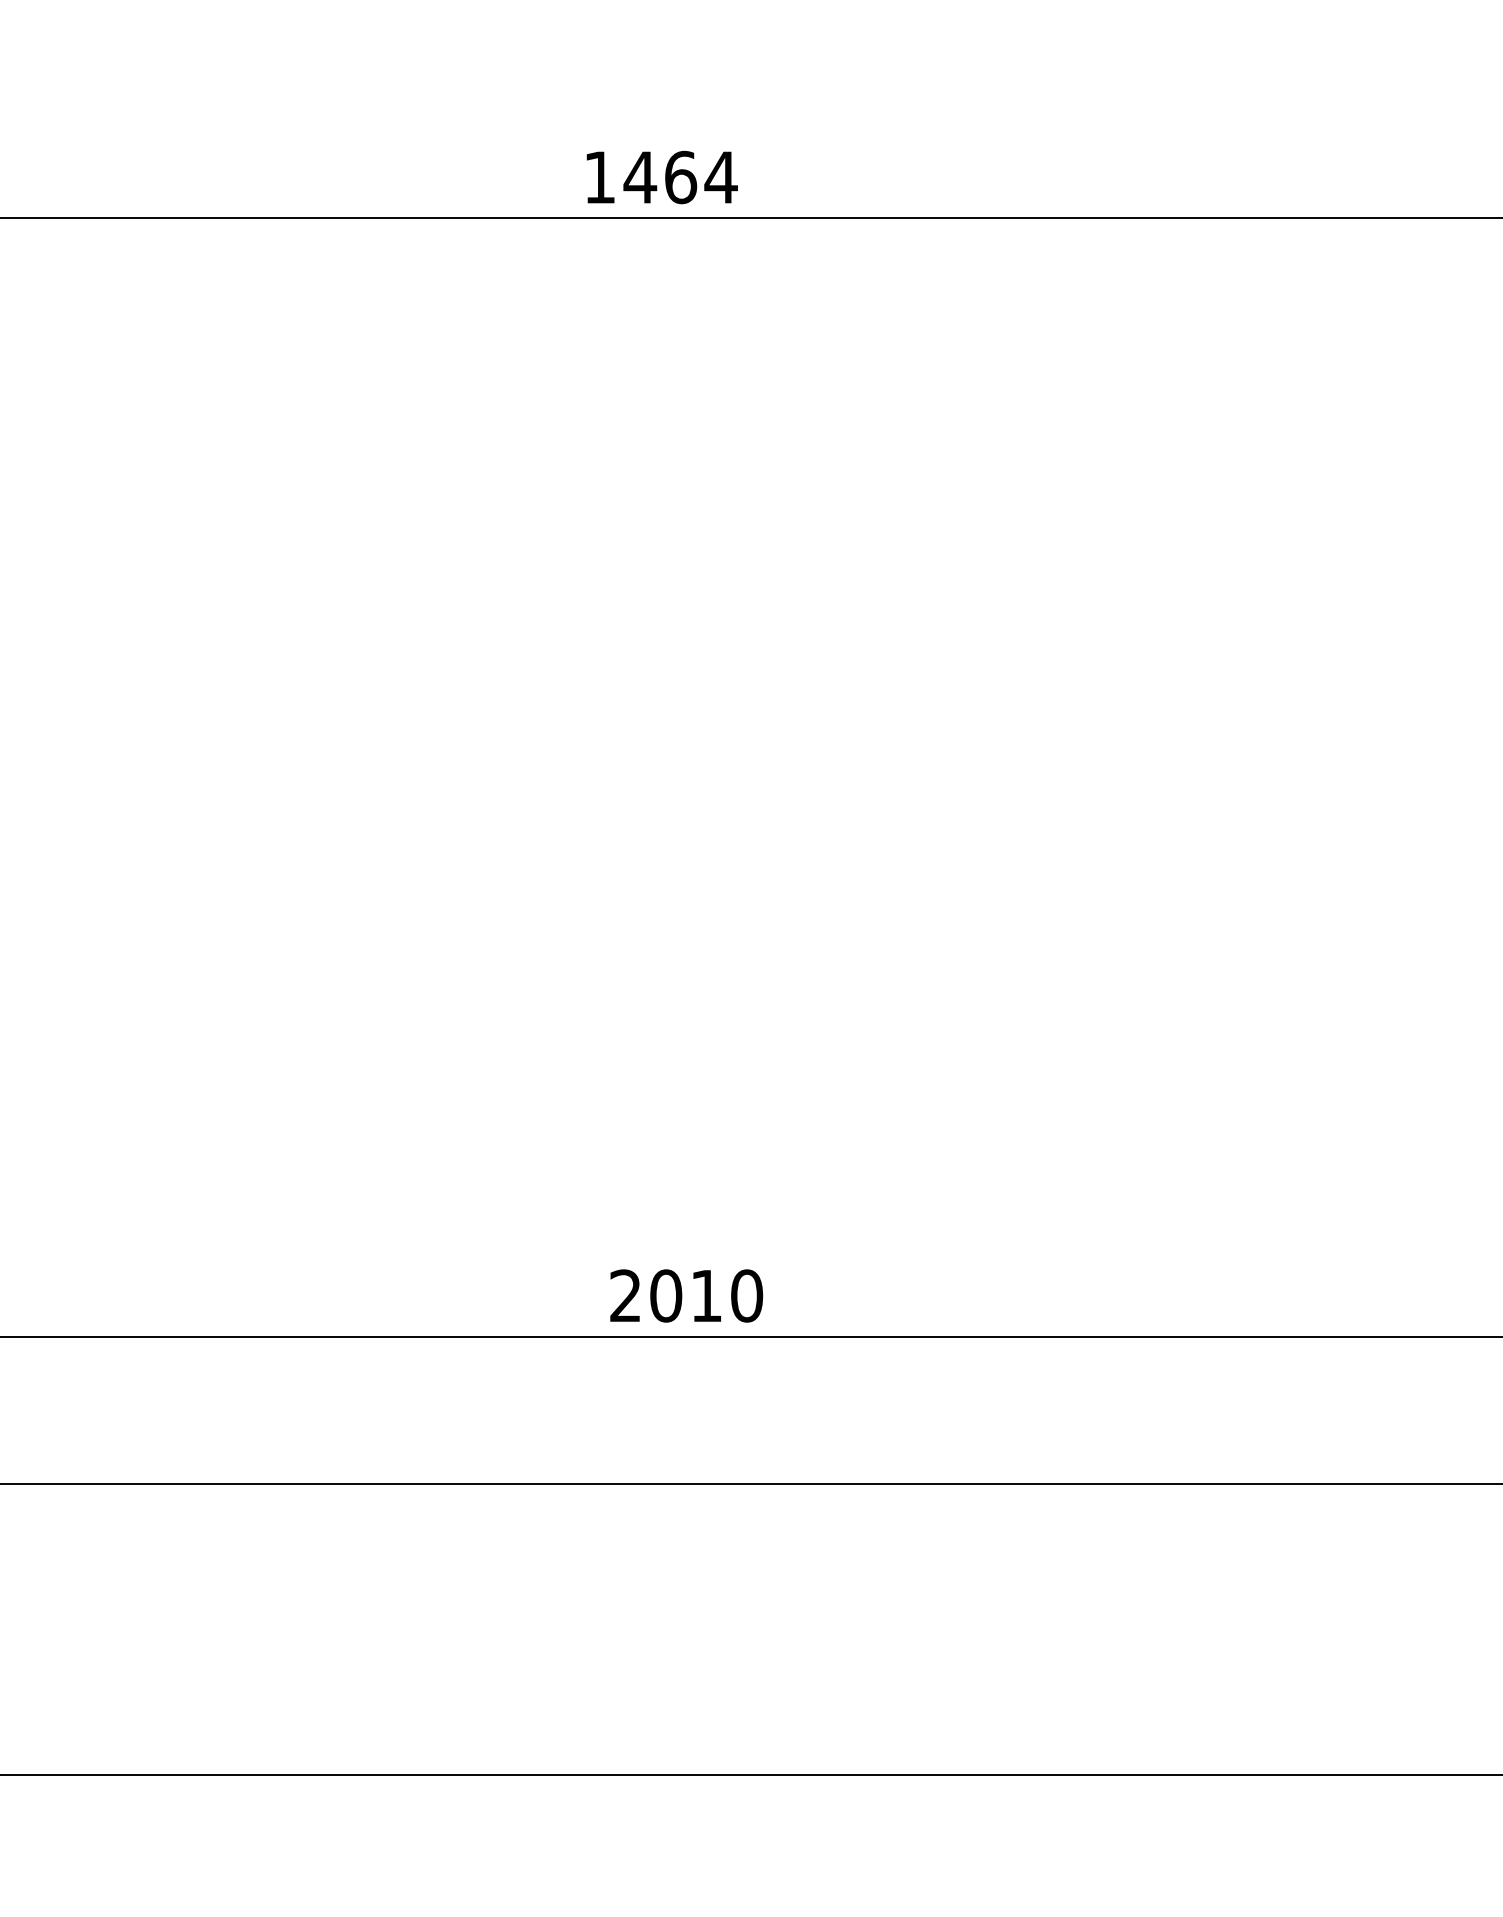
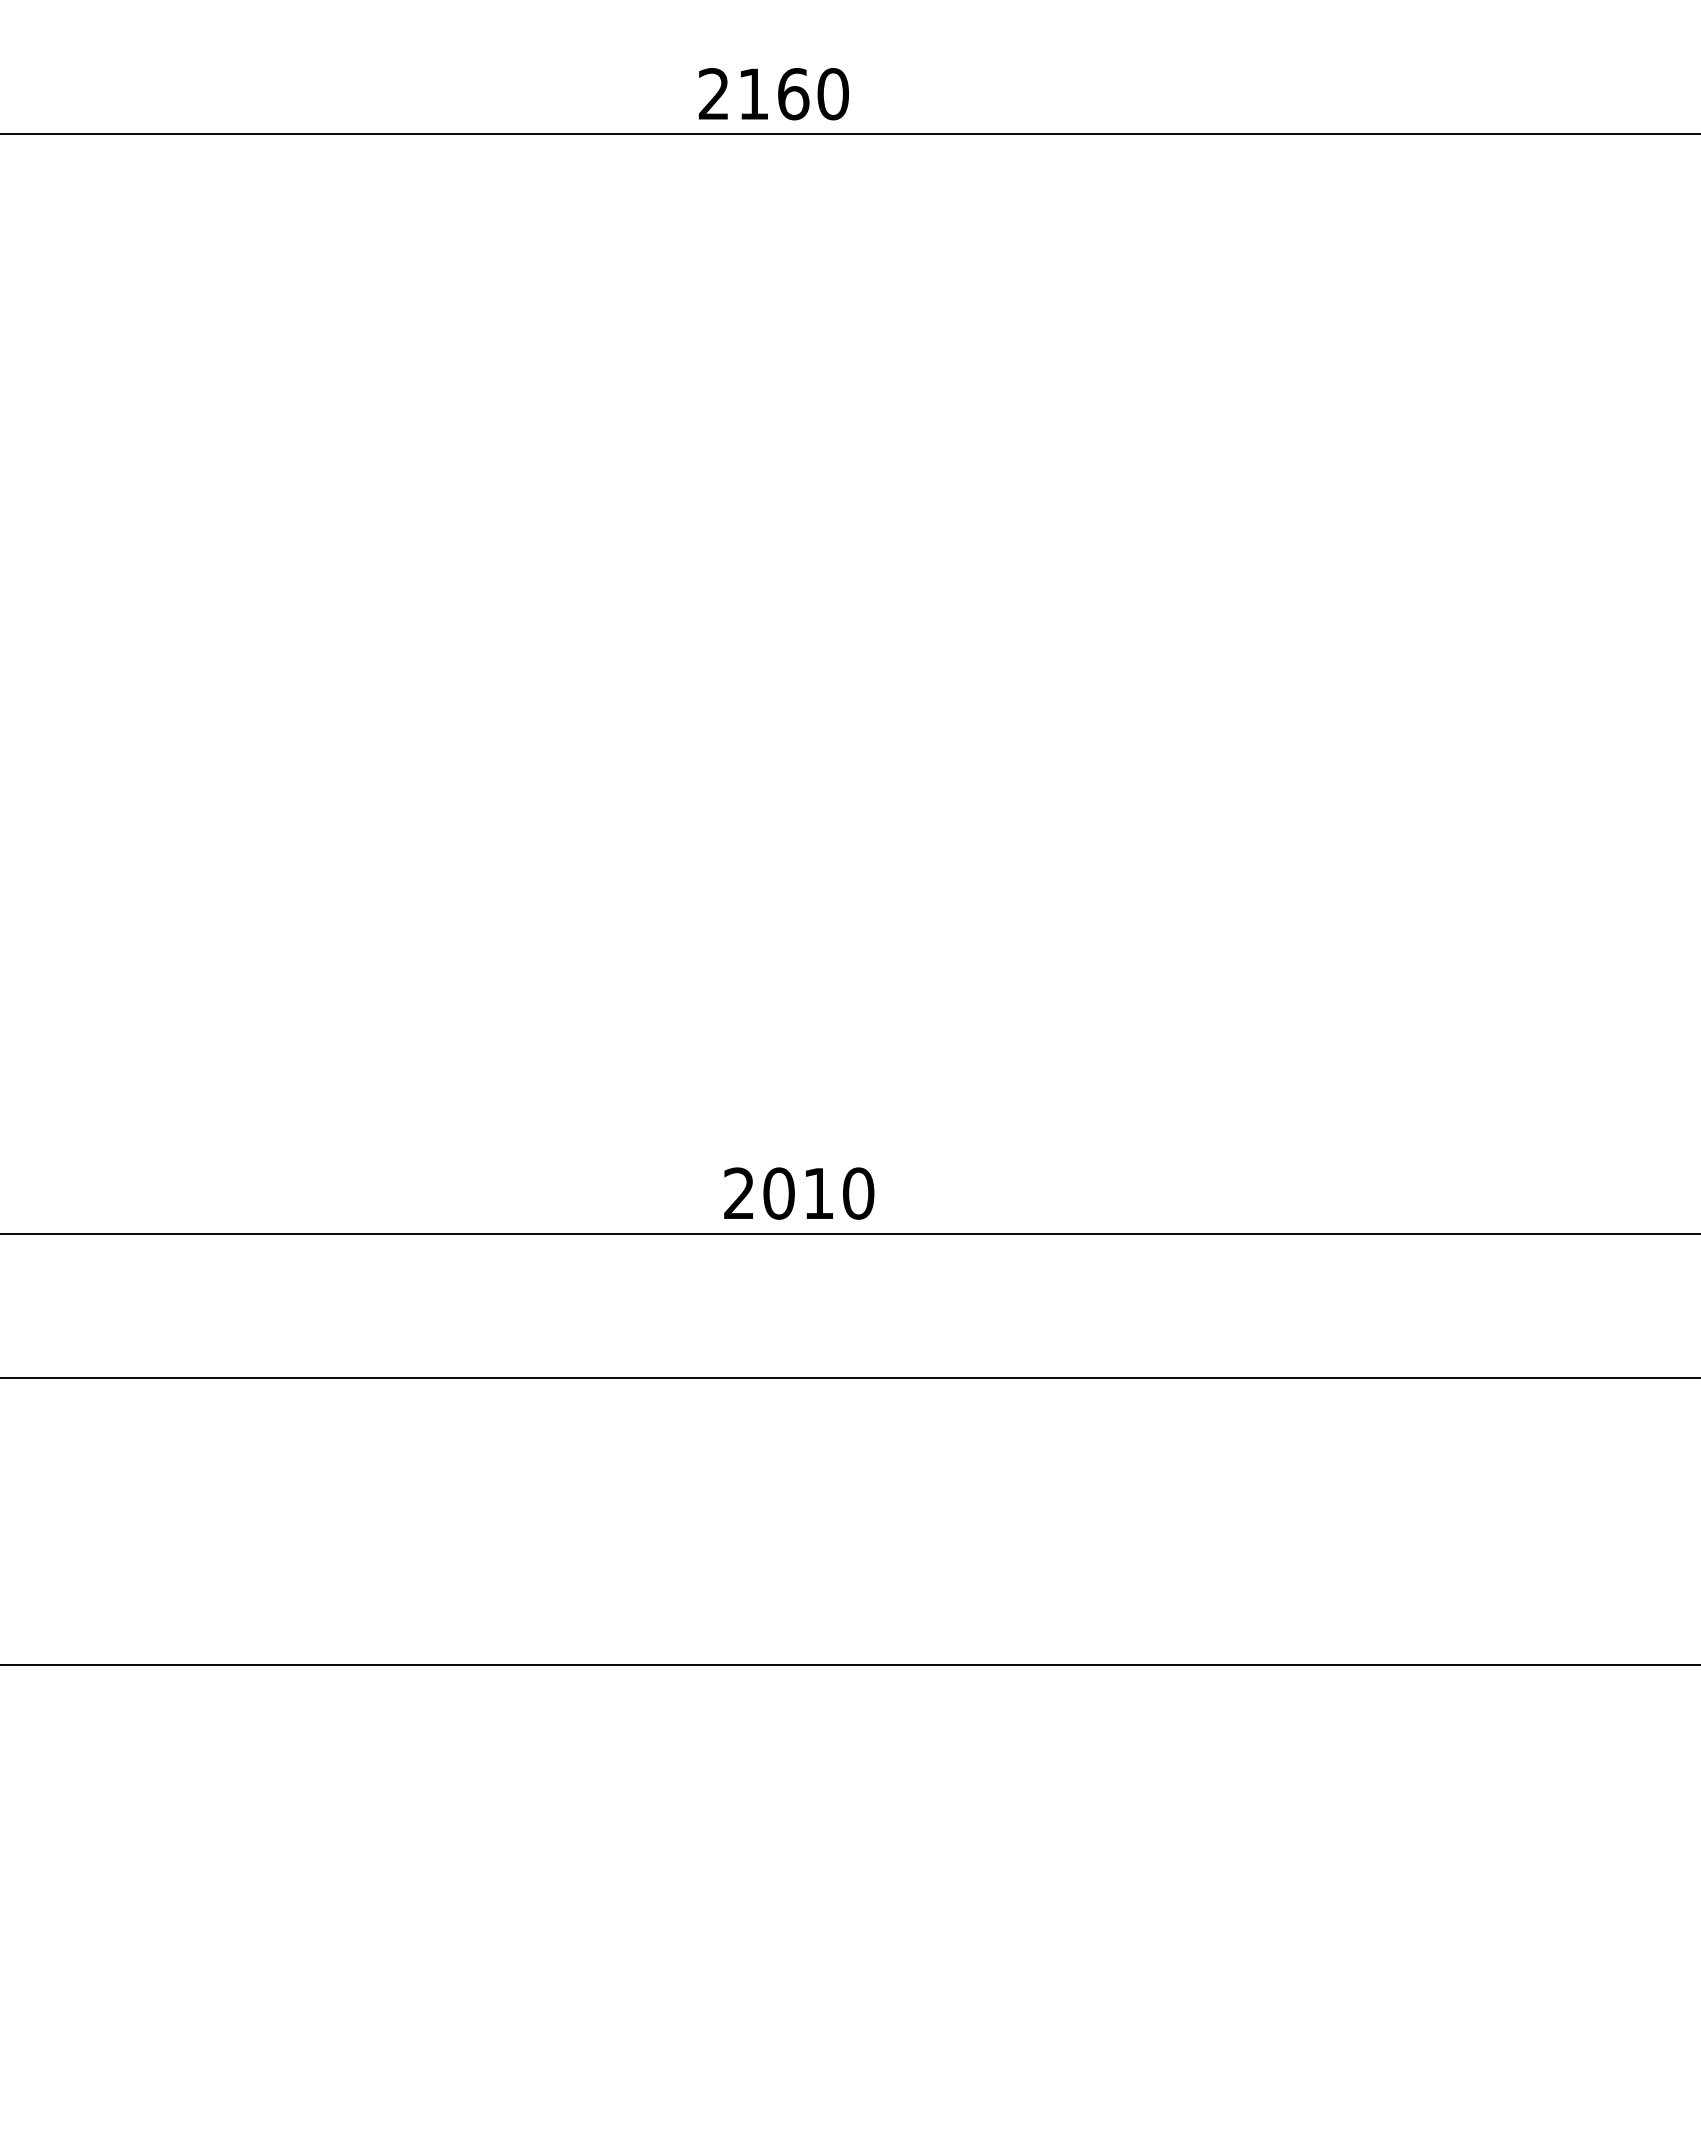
text: (660, 177) -> (773, 94), 1464 -> 2160

